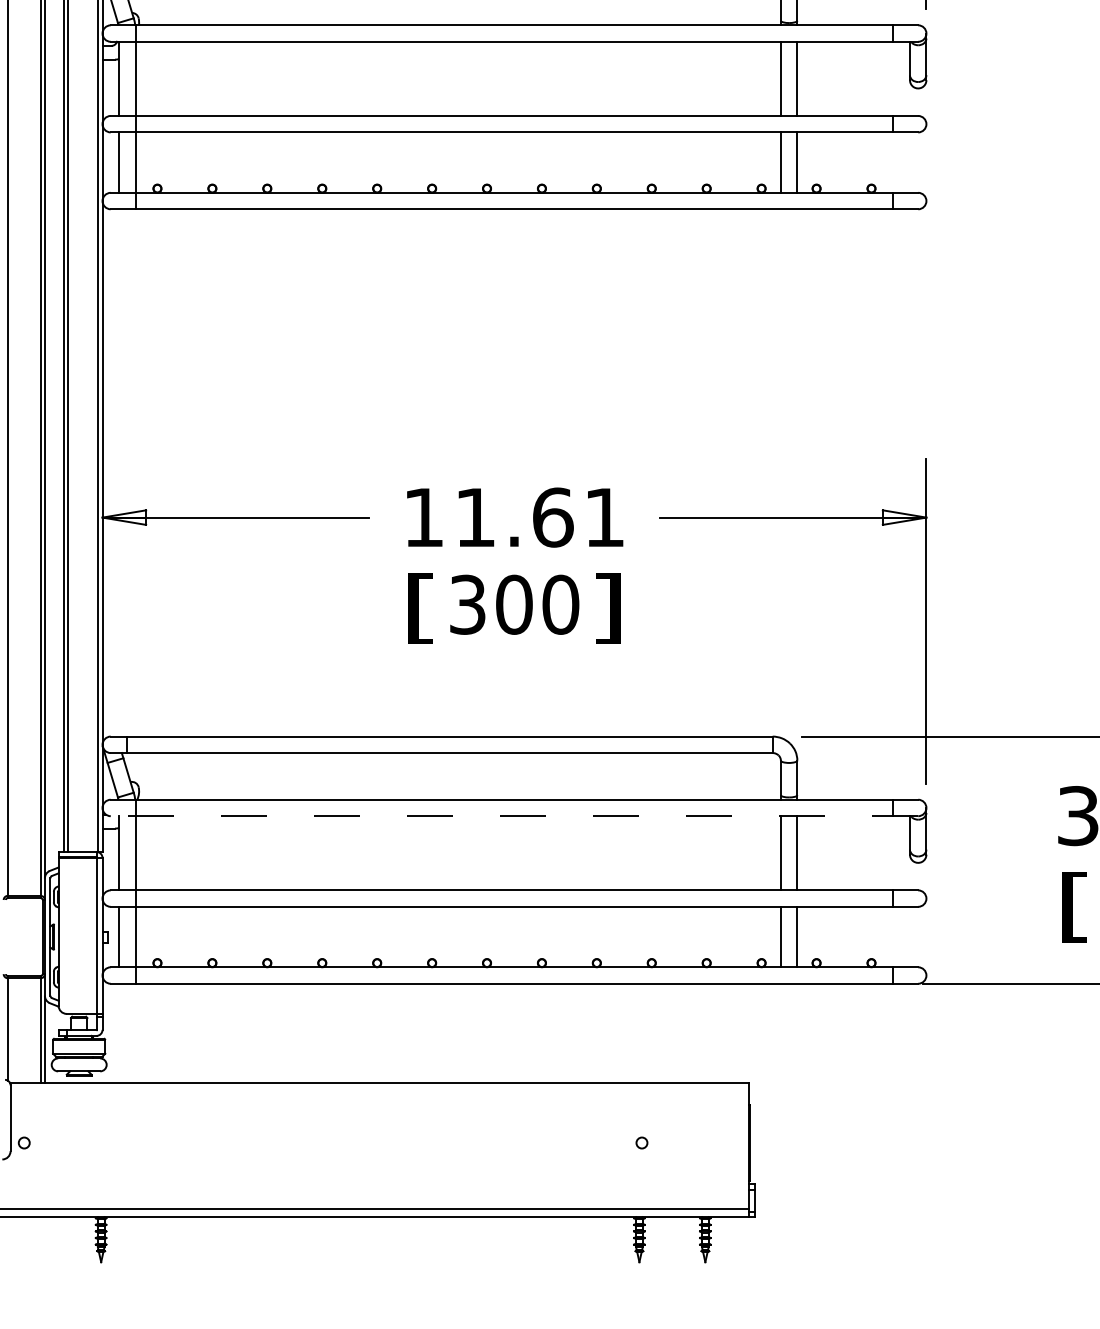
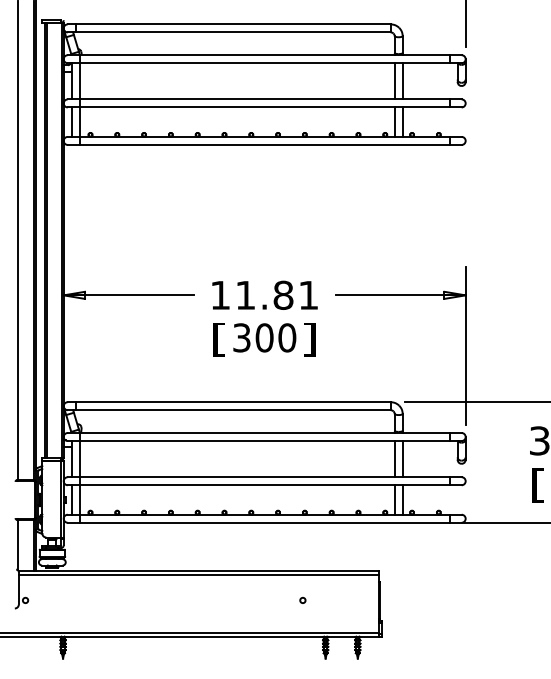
text: (553, 515) -> (283, 294), 11.61 -> 11.81
line: (514, 817) -> (264, 441), dashed -> solid
line: (378, 1091) -> (198, 575), added
circle: (641, 1141) -> (302, 599), moved

